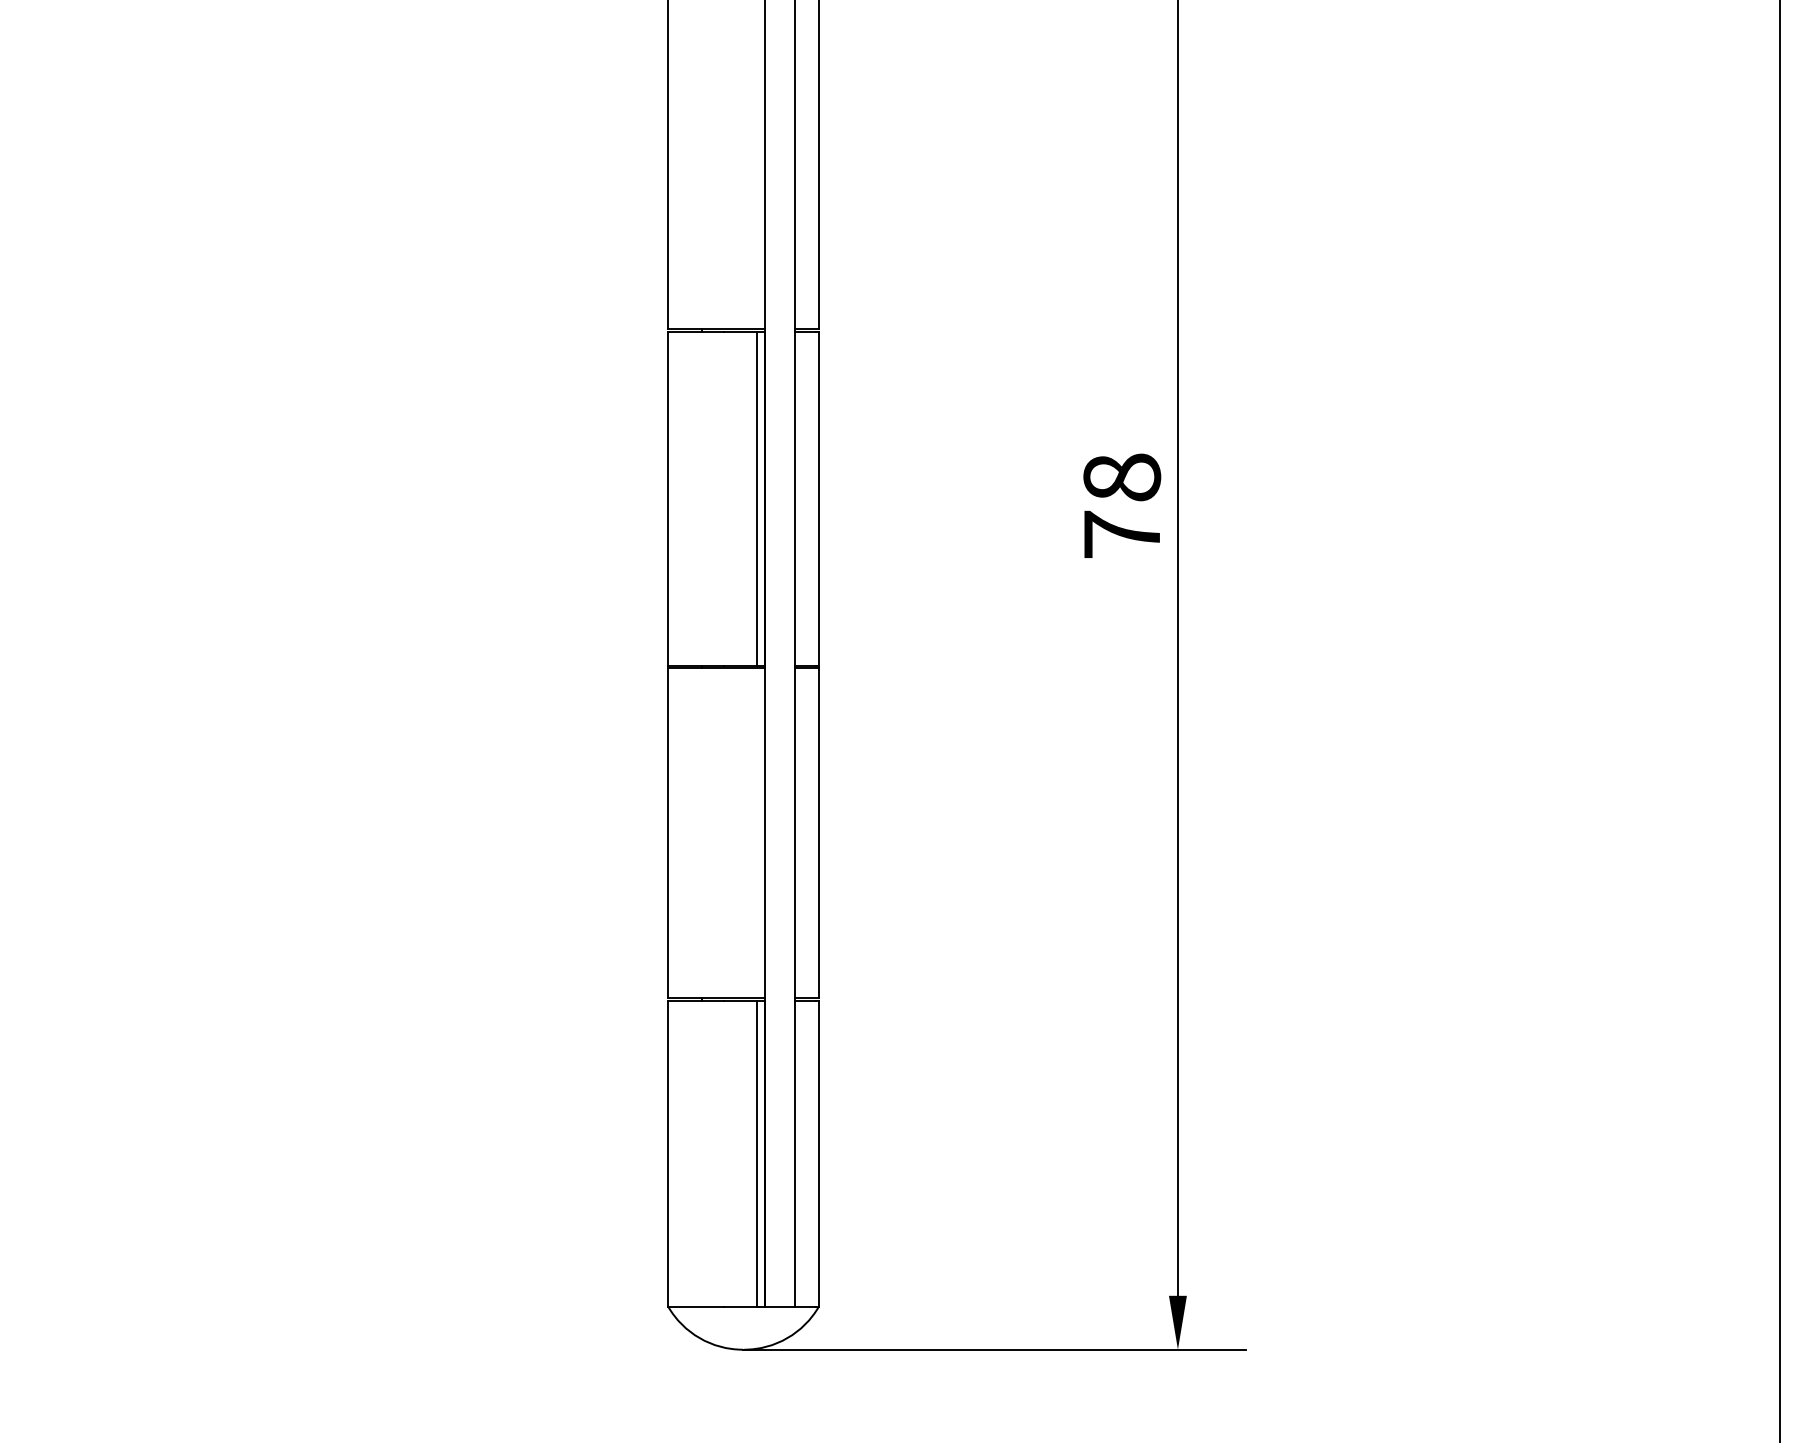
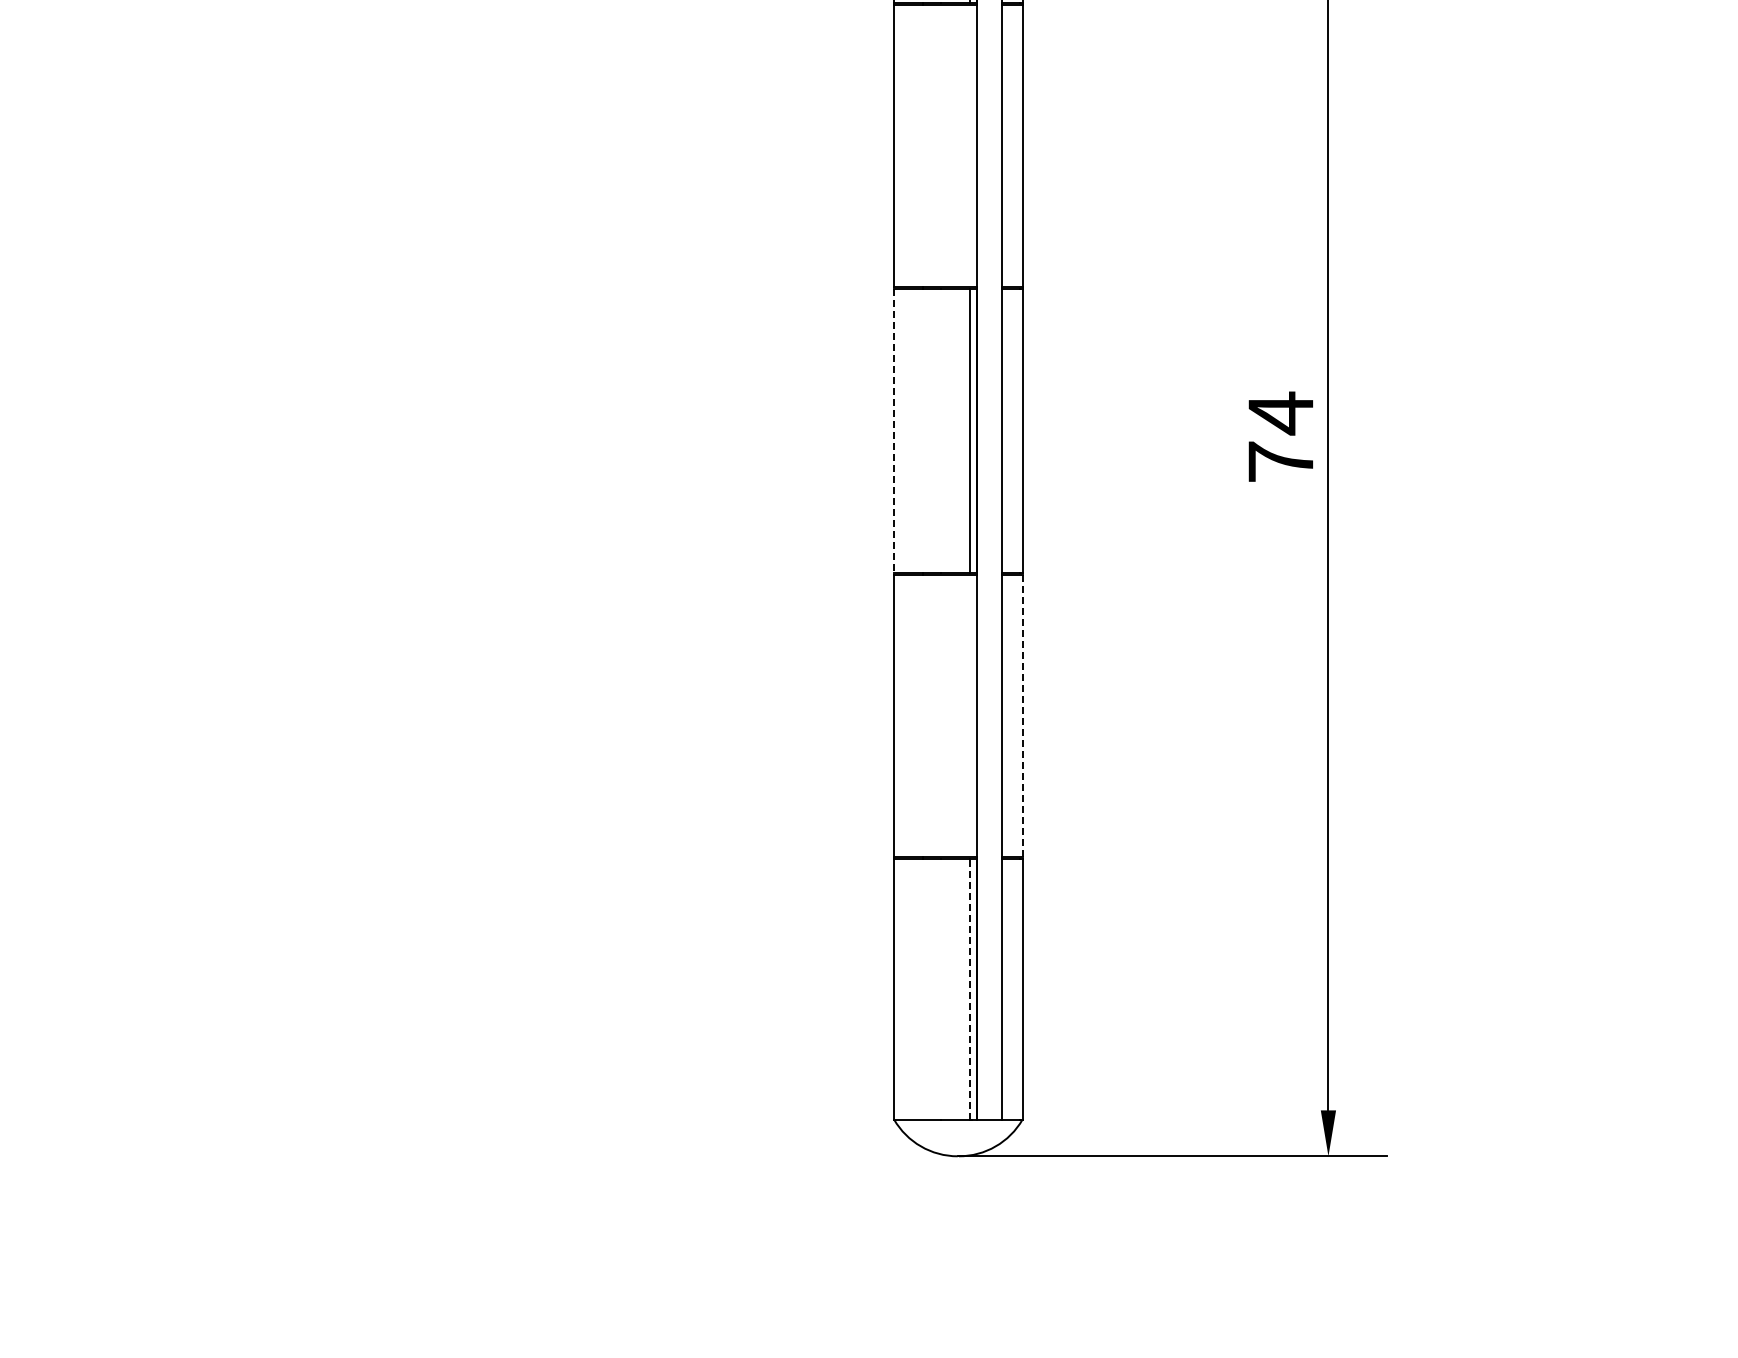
text: (1121, 477) -> (1280, 413), 78 -> 74
line: (668, 499) -> (894, 431), solid -> dashed
line: (818, 833) -> (1022, 716), solid -> dashed
line: (756, 1152) -> (969, 988), solid -> dashed

